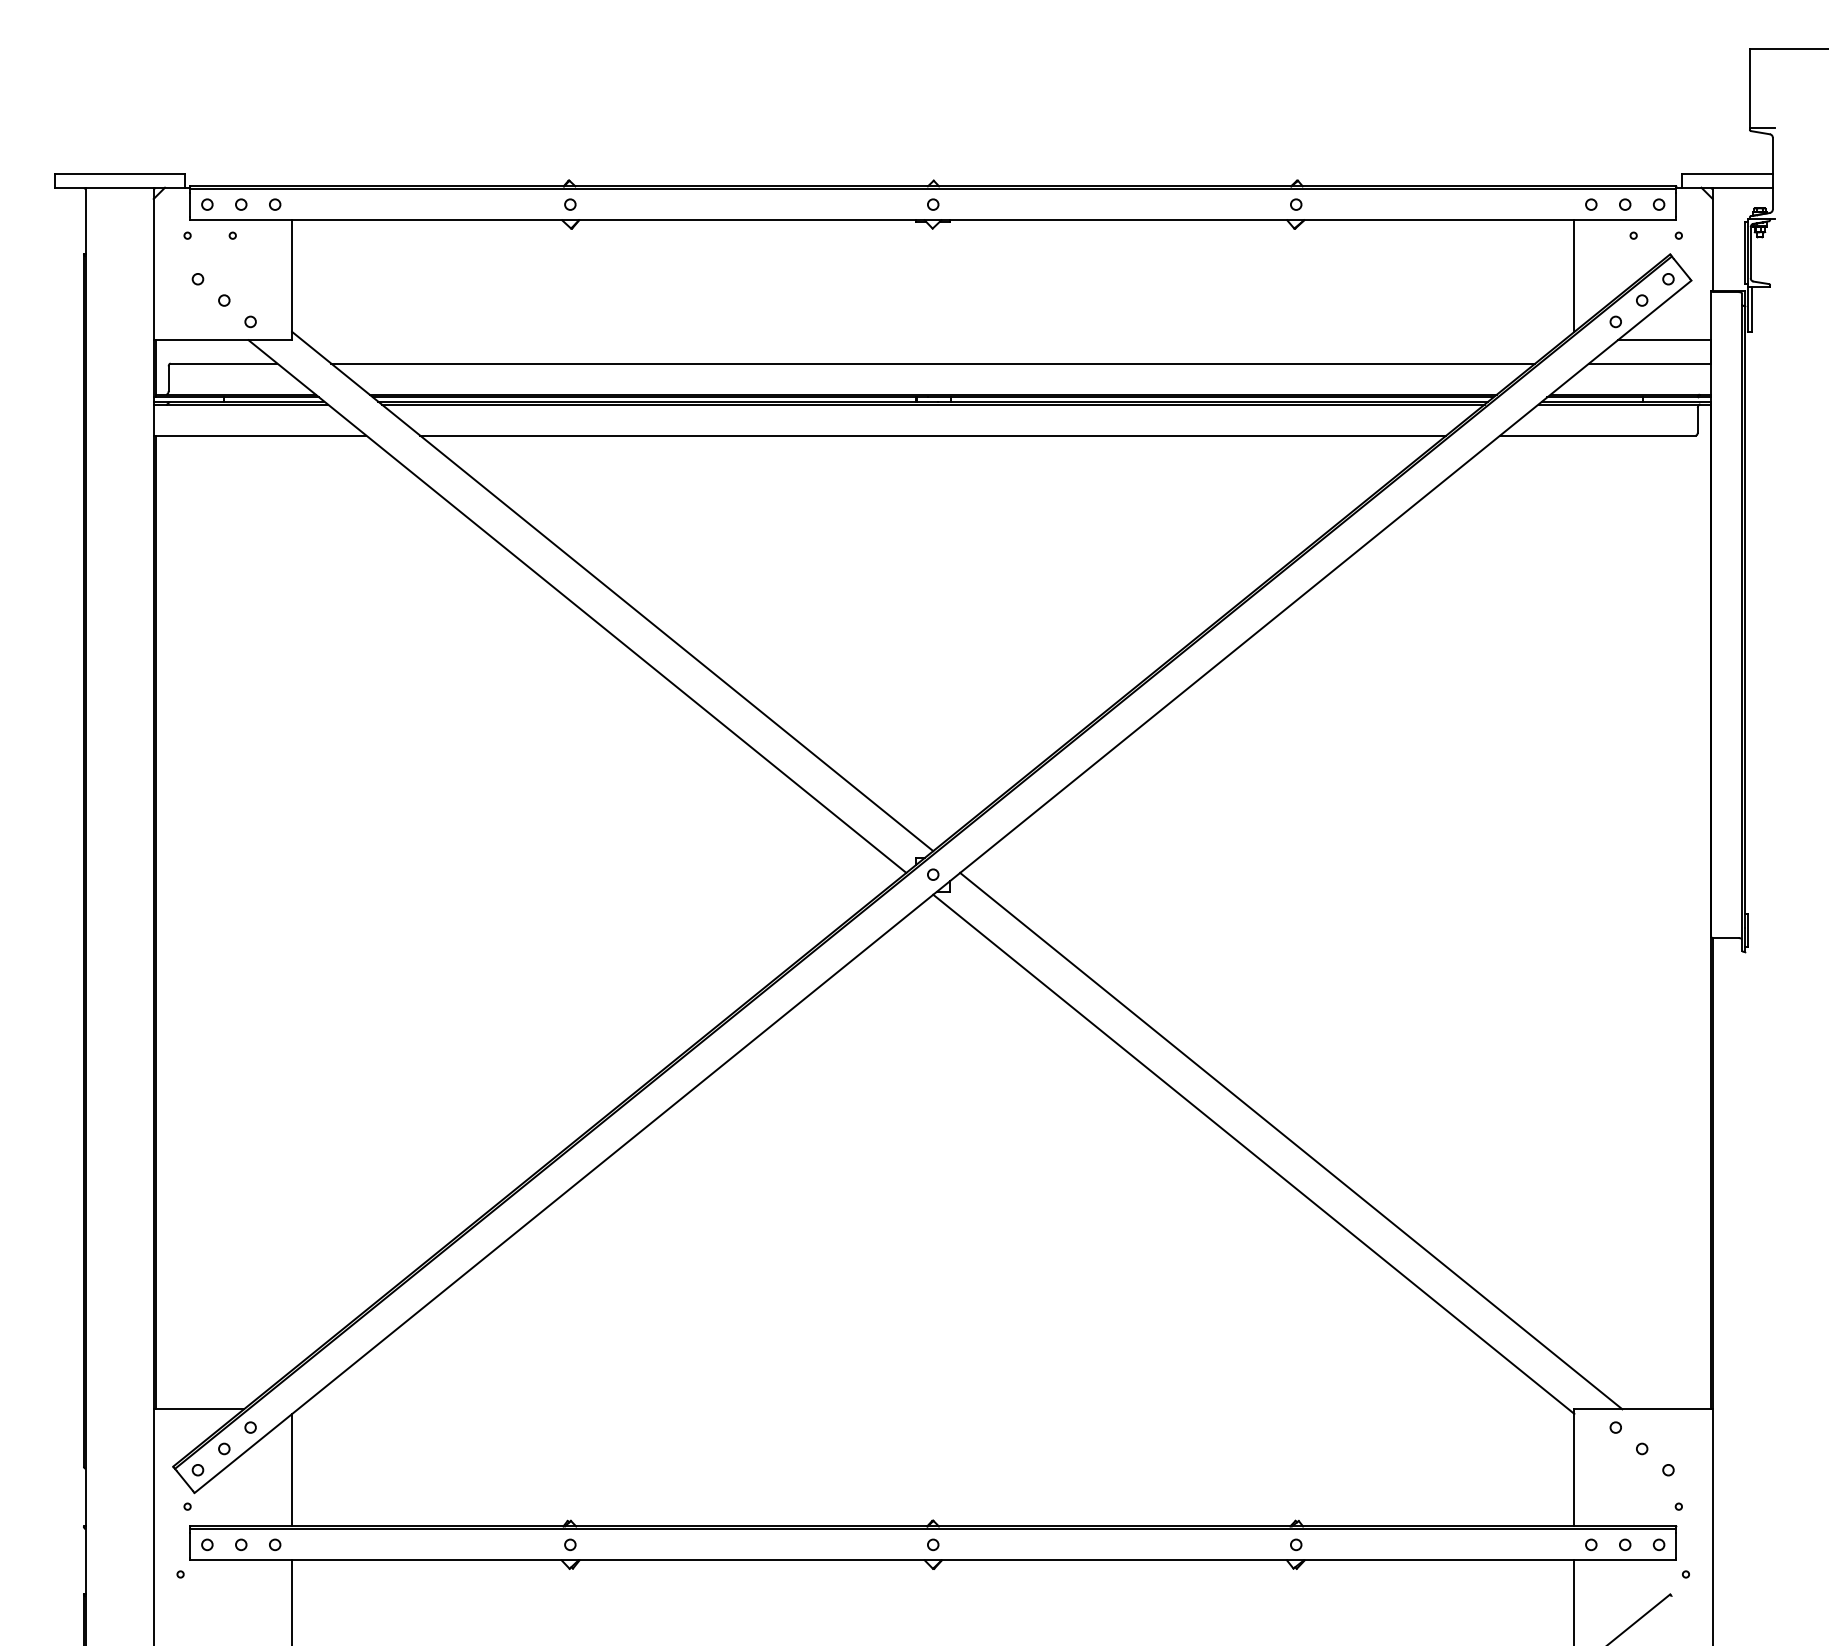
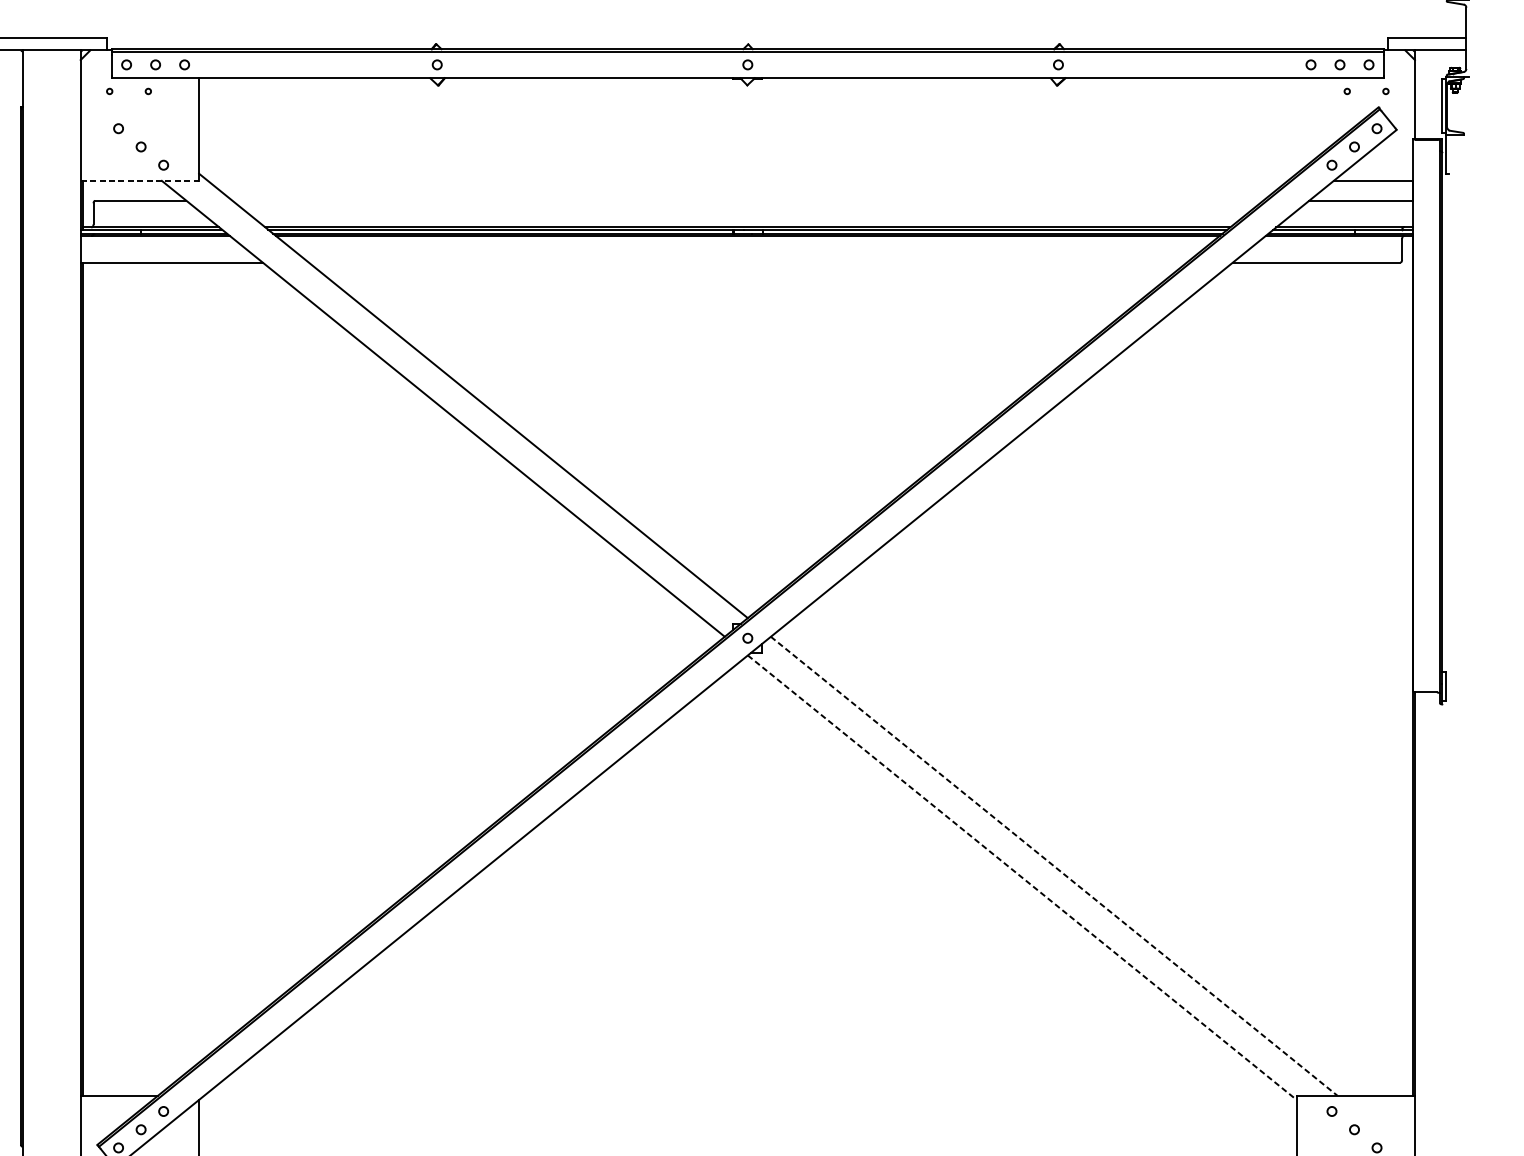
line: (1574, 275) -> (1296, 125), removed
line: (1751, 308) -> (1448, 153), removed
line: (223, 340) -> (140, 181), solid -> dashed
line: (933, 363) -> (748, 200), removed
line: (933, 435) -> (748, 262), removed
line: (1291, 1141) -> (1054, 866), solid -> dashed
line: (1253, 1154) -> (1021, 877), solid -> dashed

